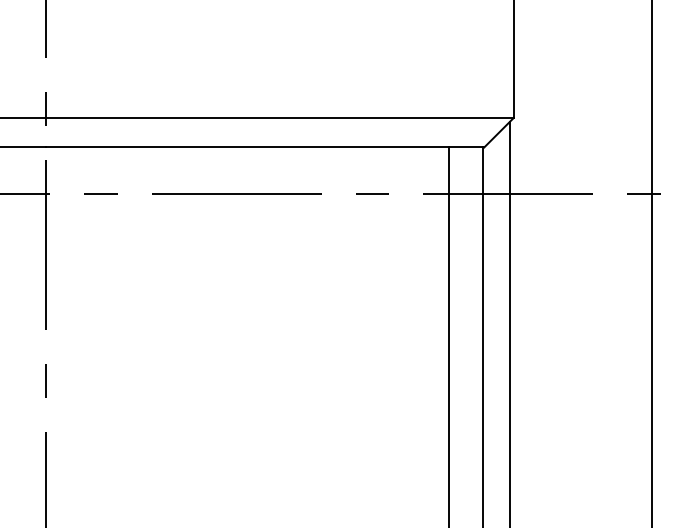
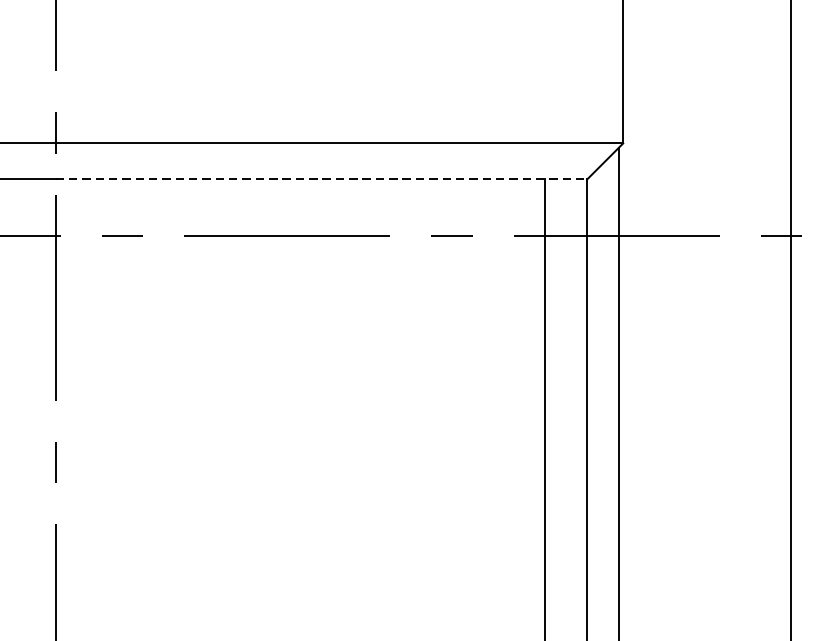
line: (265, 147) -> (322, 179), solid -> dashed

